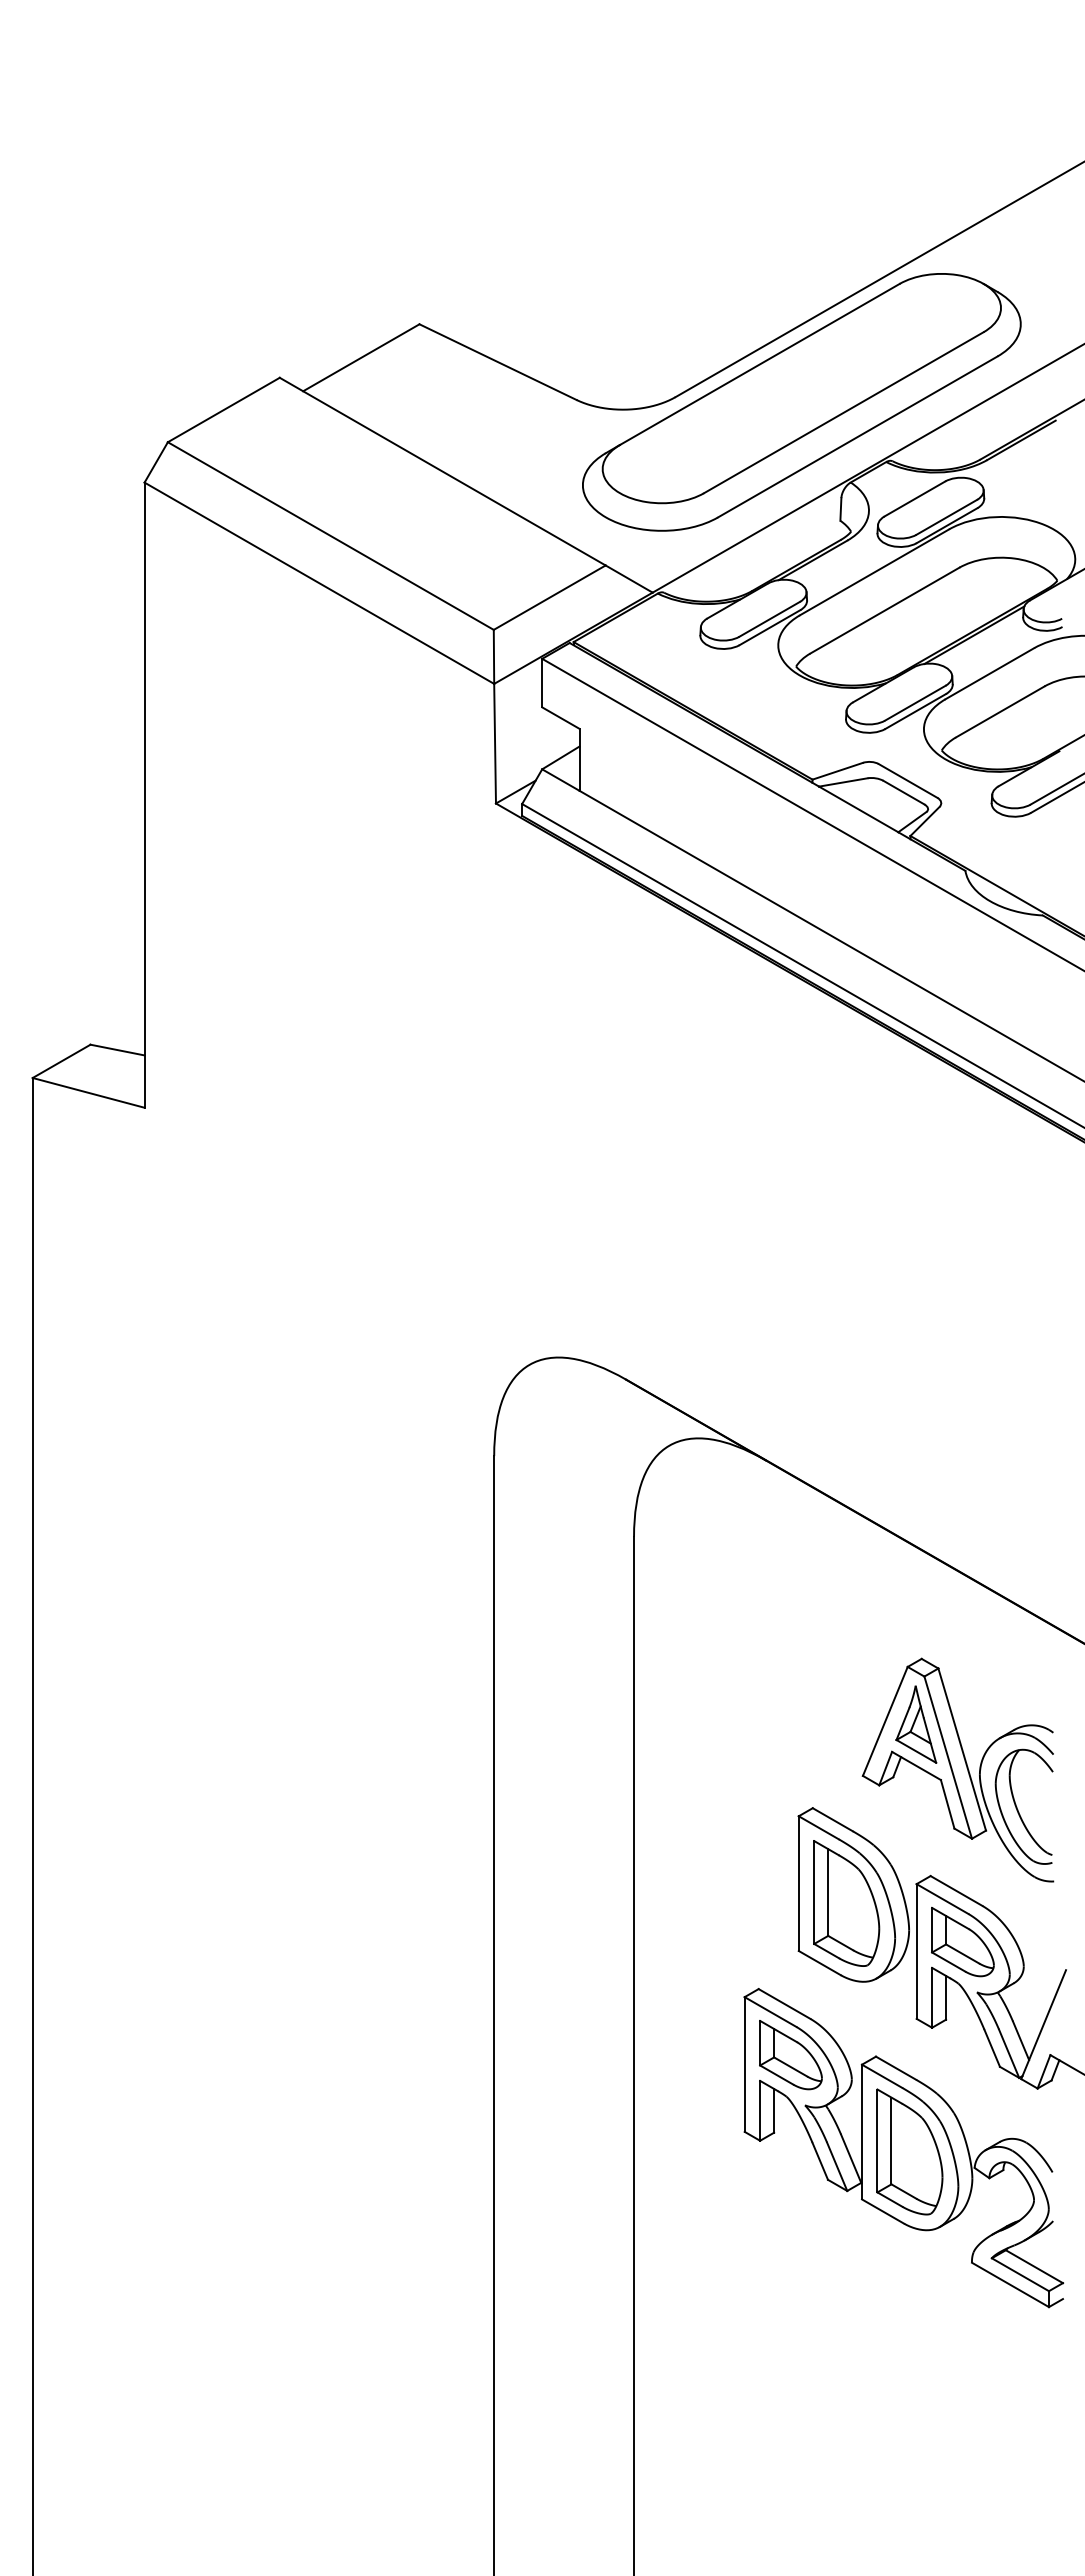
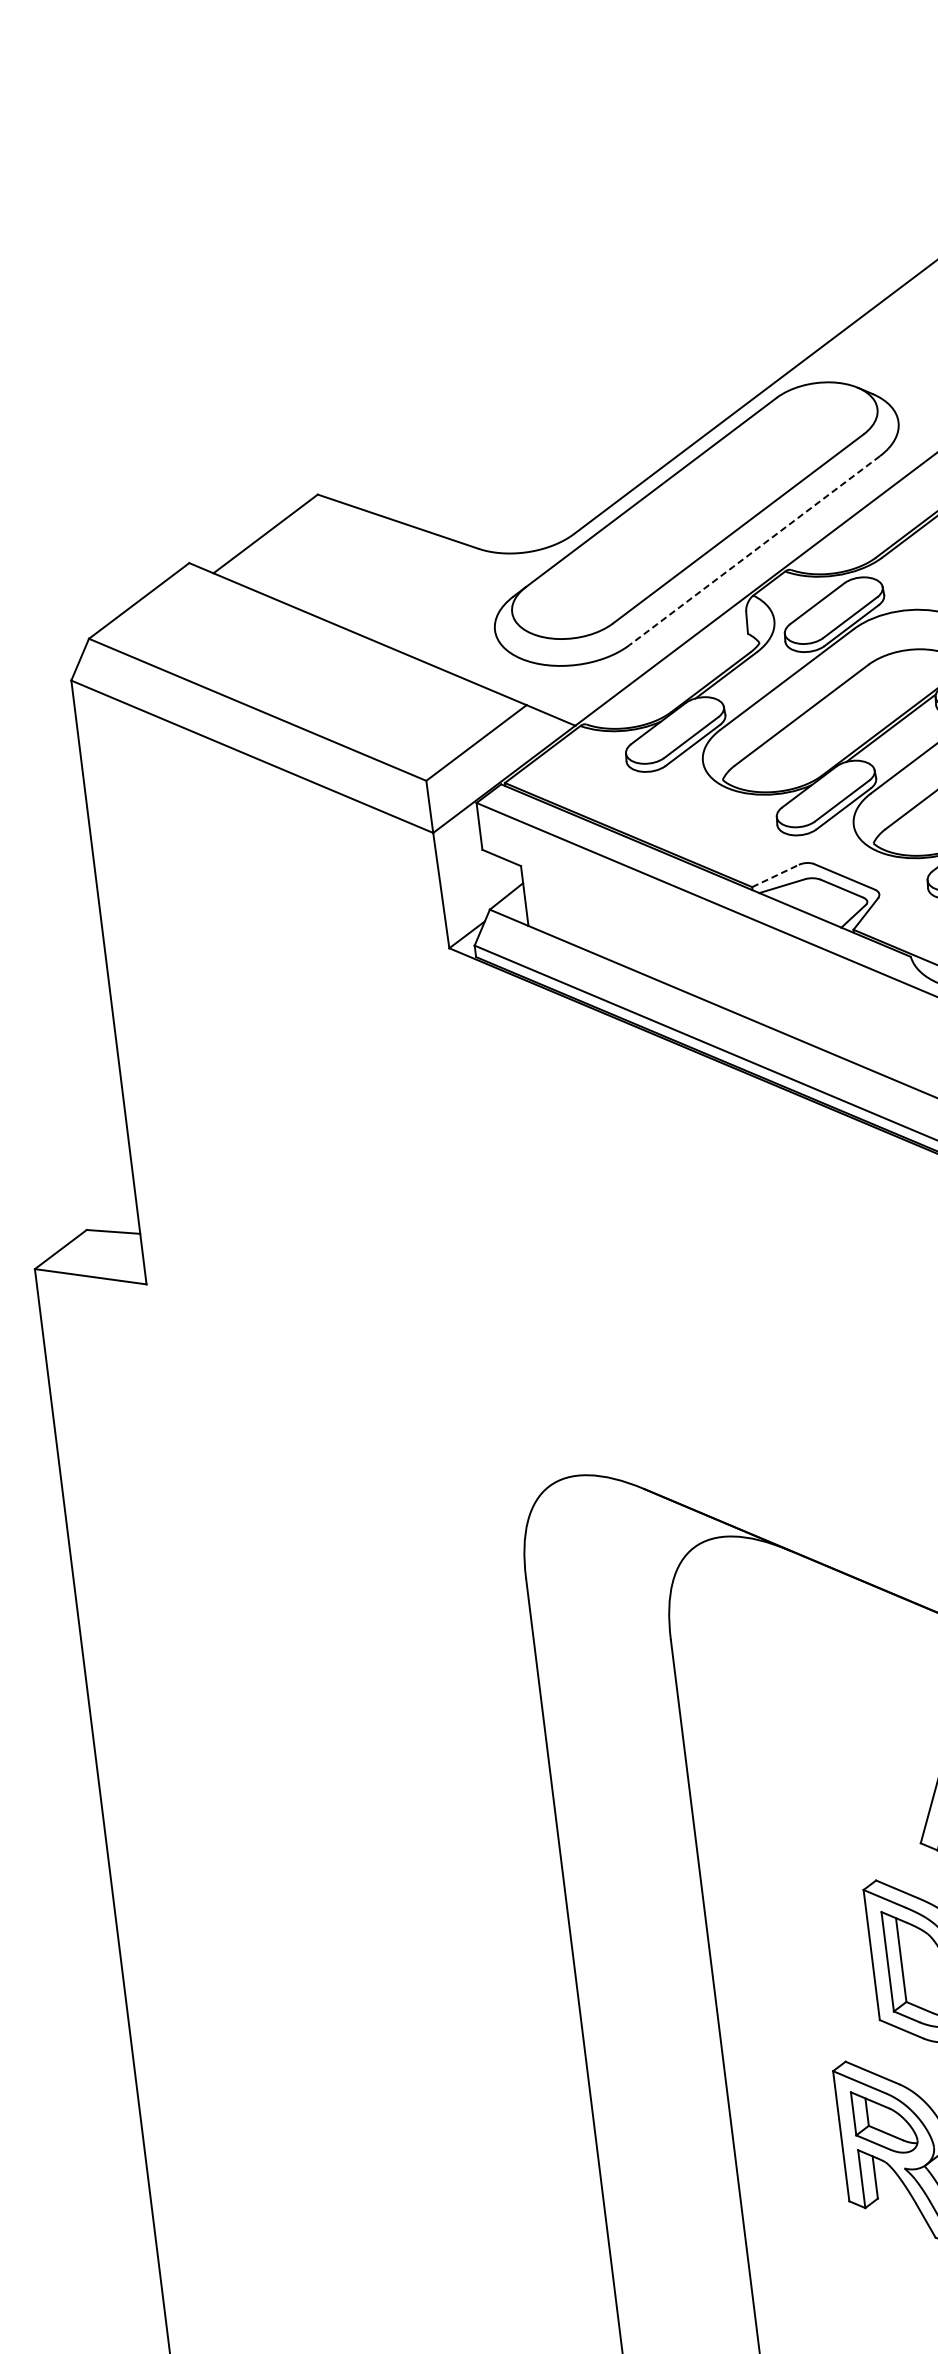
line: (857, 437) -> (754, 551), solid -> dashed
line: (837, 771) -> (775, 876), solid -> dashed

